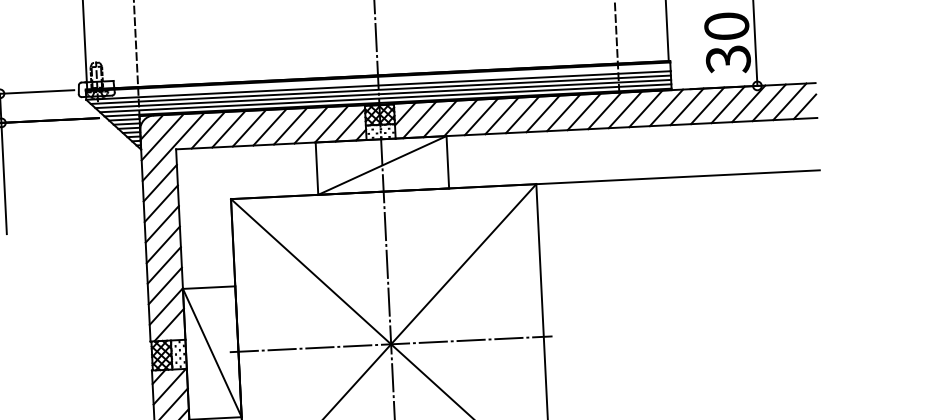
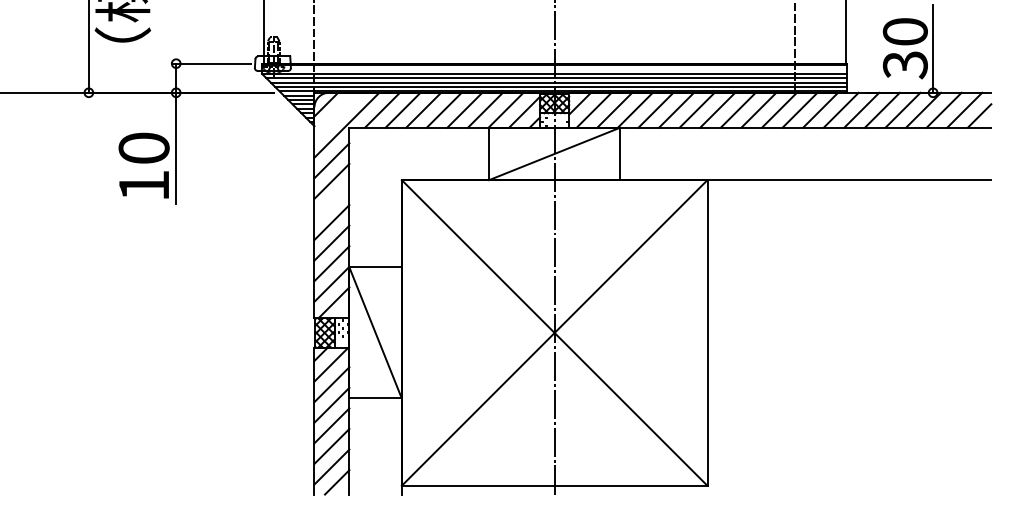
line: (162, 136) -> (336, 114), removed
line: (161, 223) -> (331, 201), removed
line: (390, 343) -> (554, 332), removed

